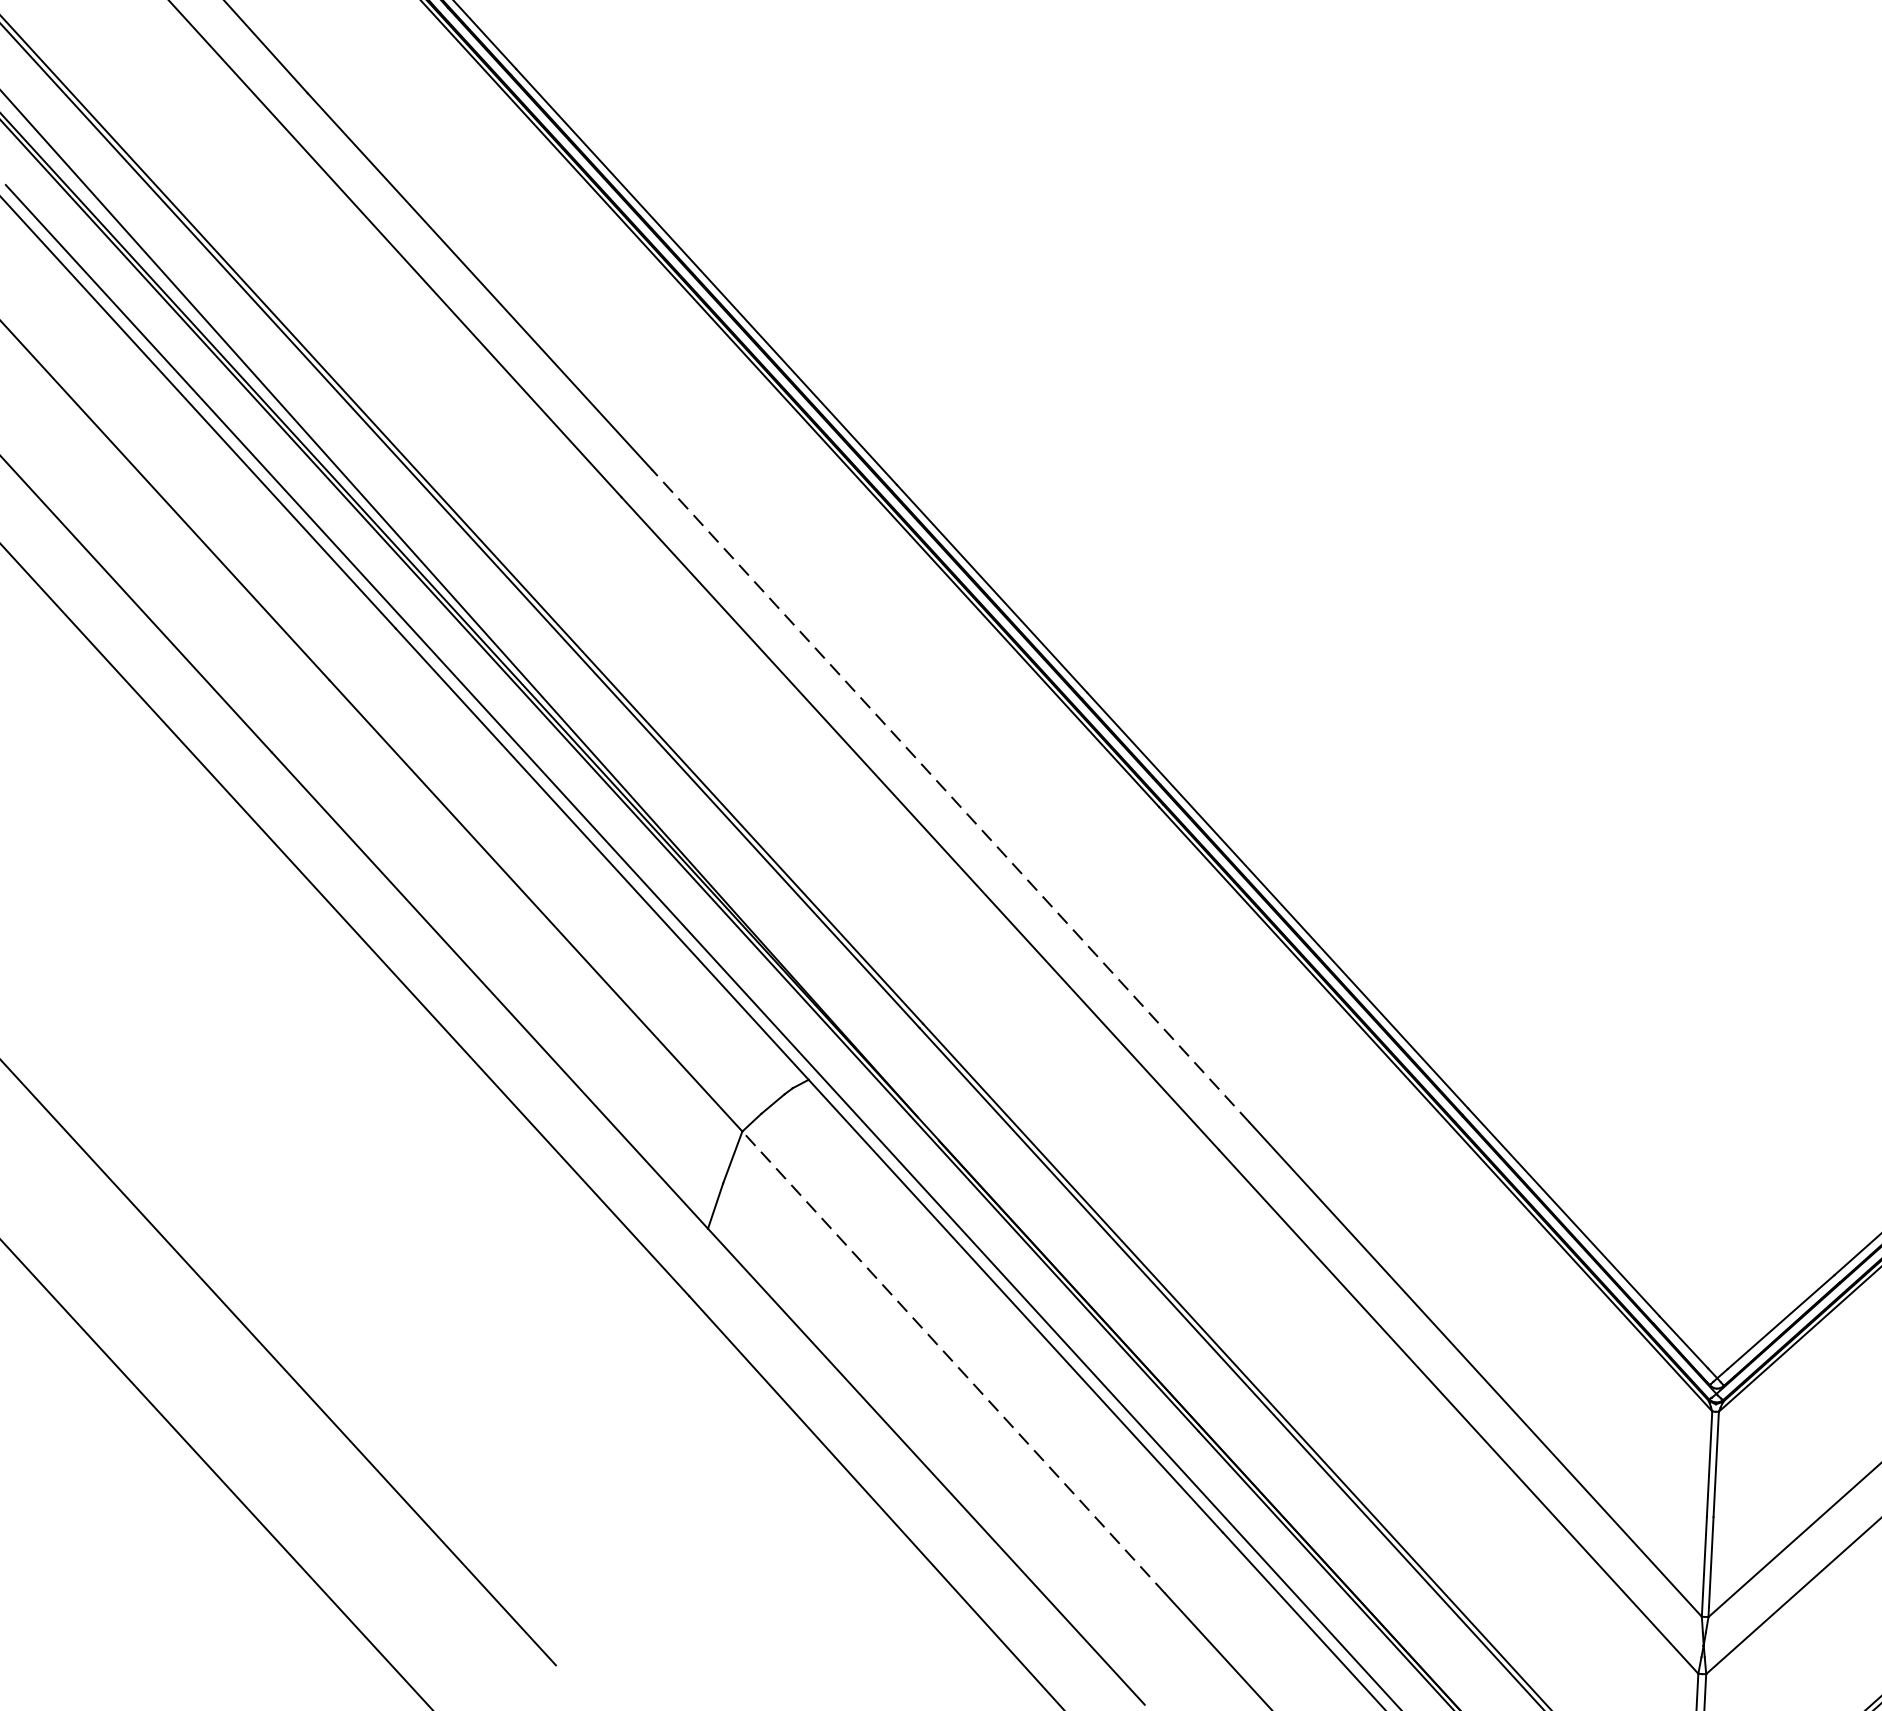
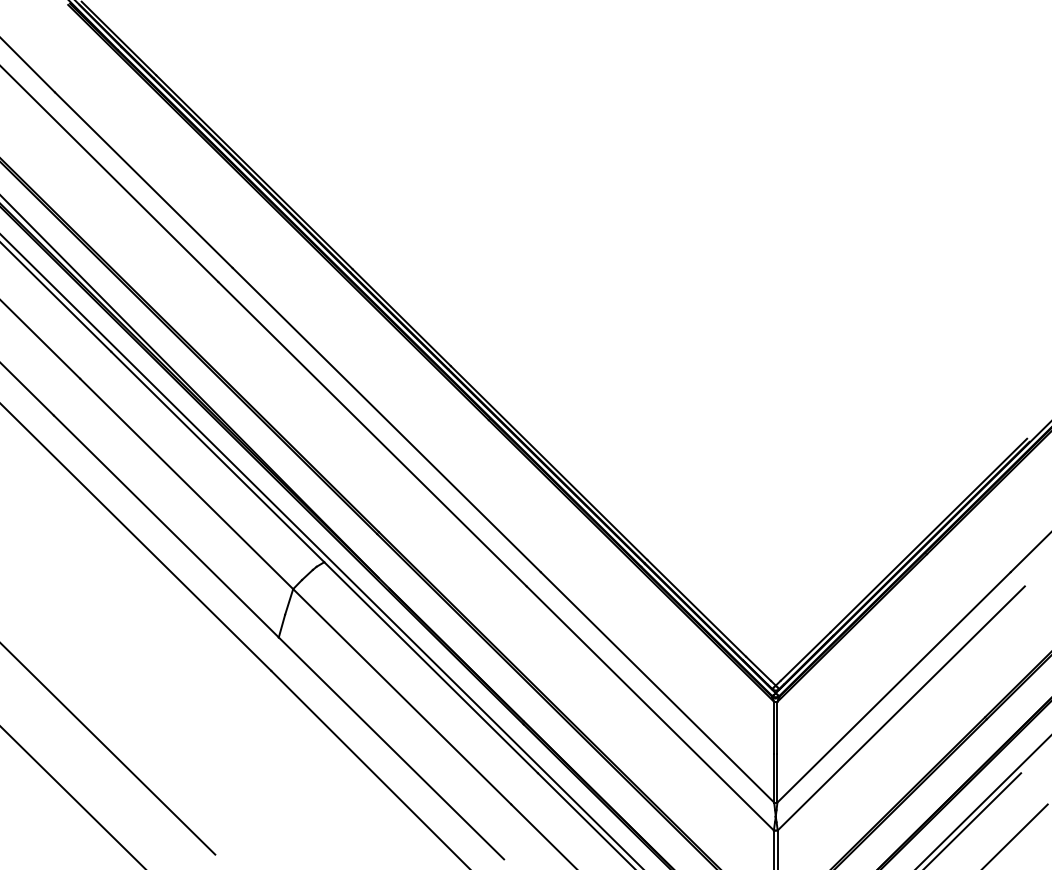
line: (950, 797) -> (386, 420), dashed -> solid
line: (952, 1361) -> (401, 696), dashed -> solid

